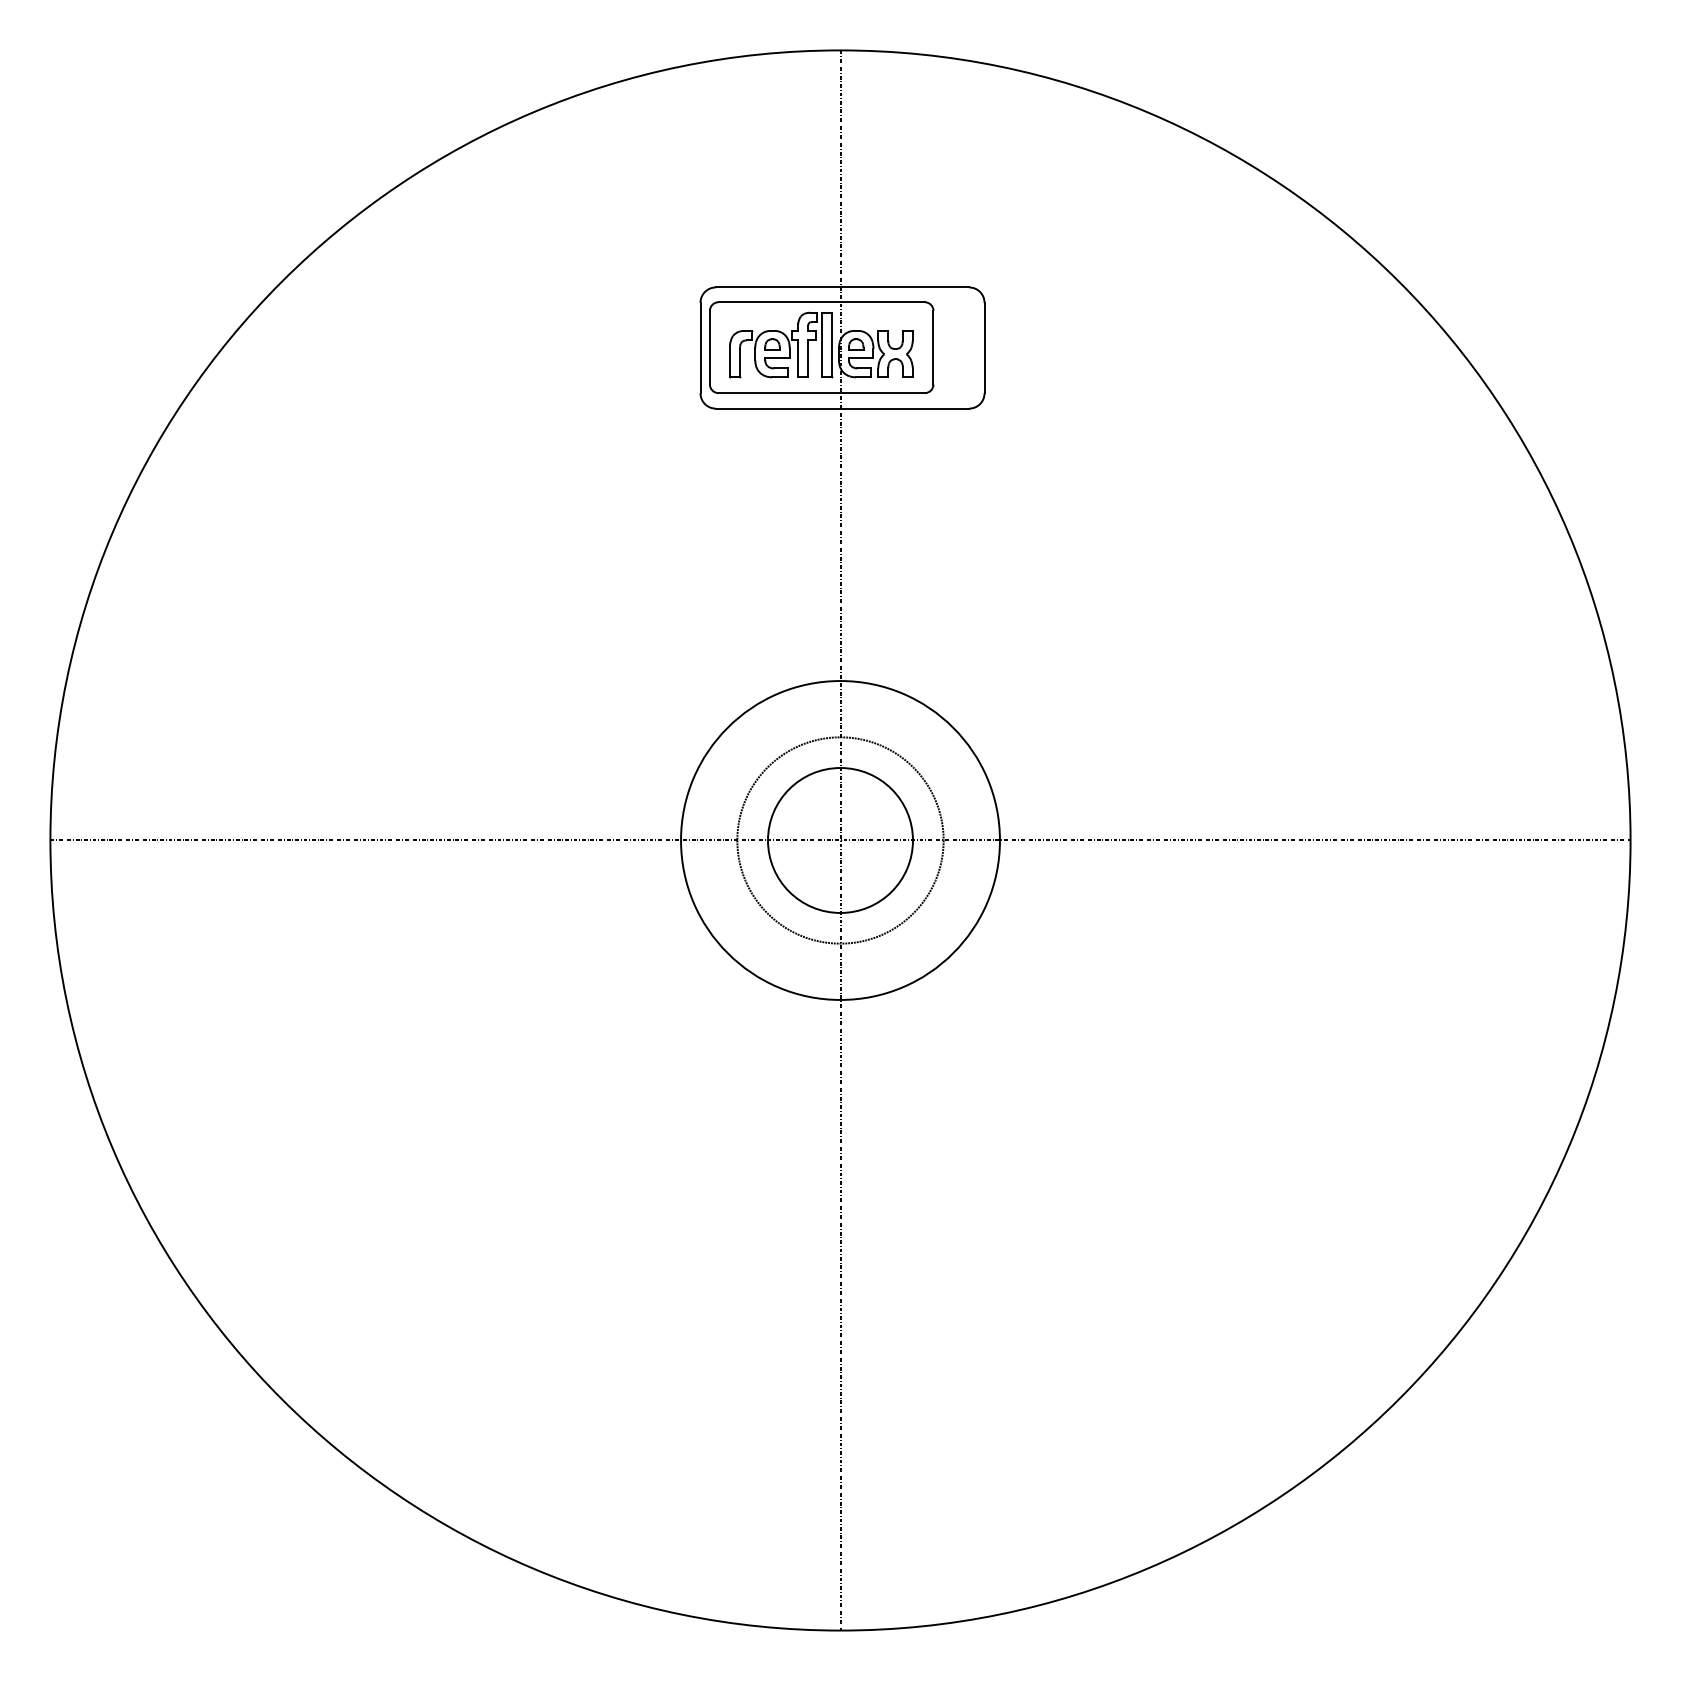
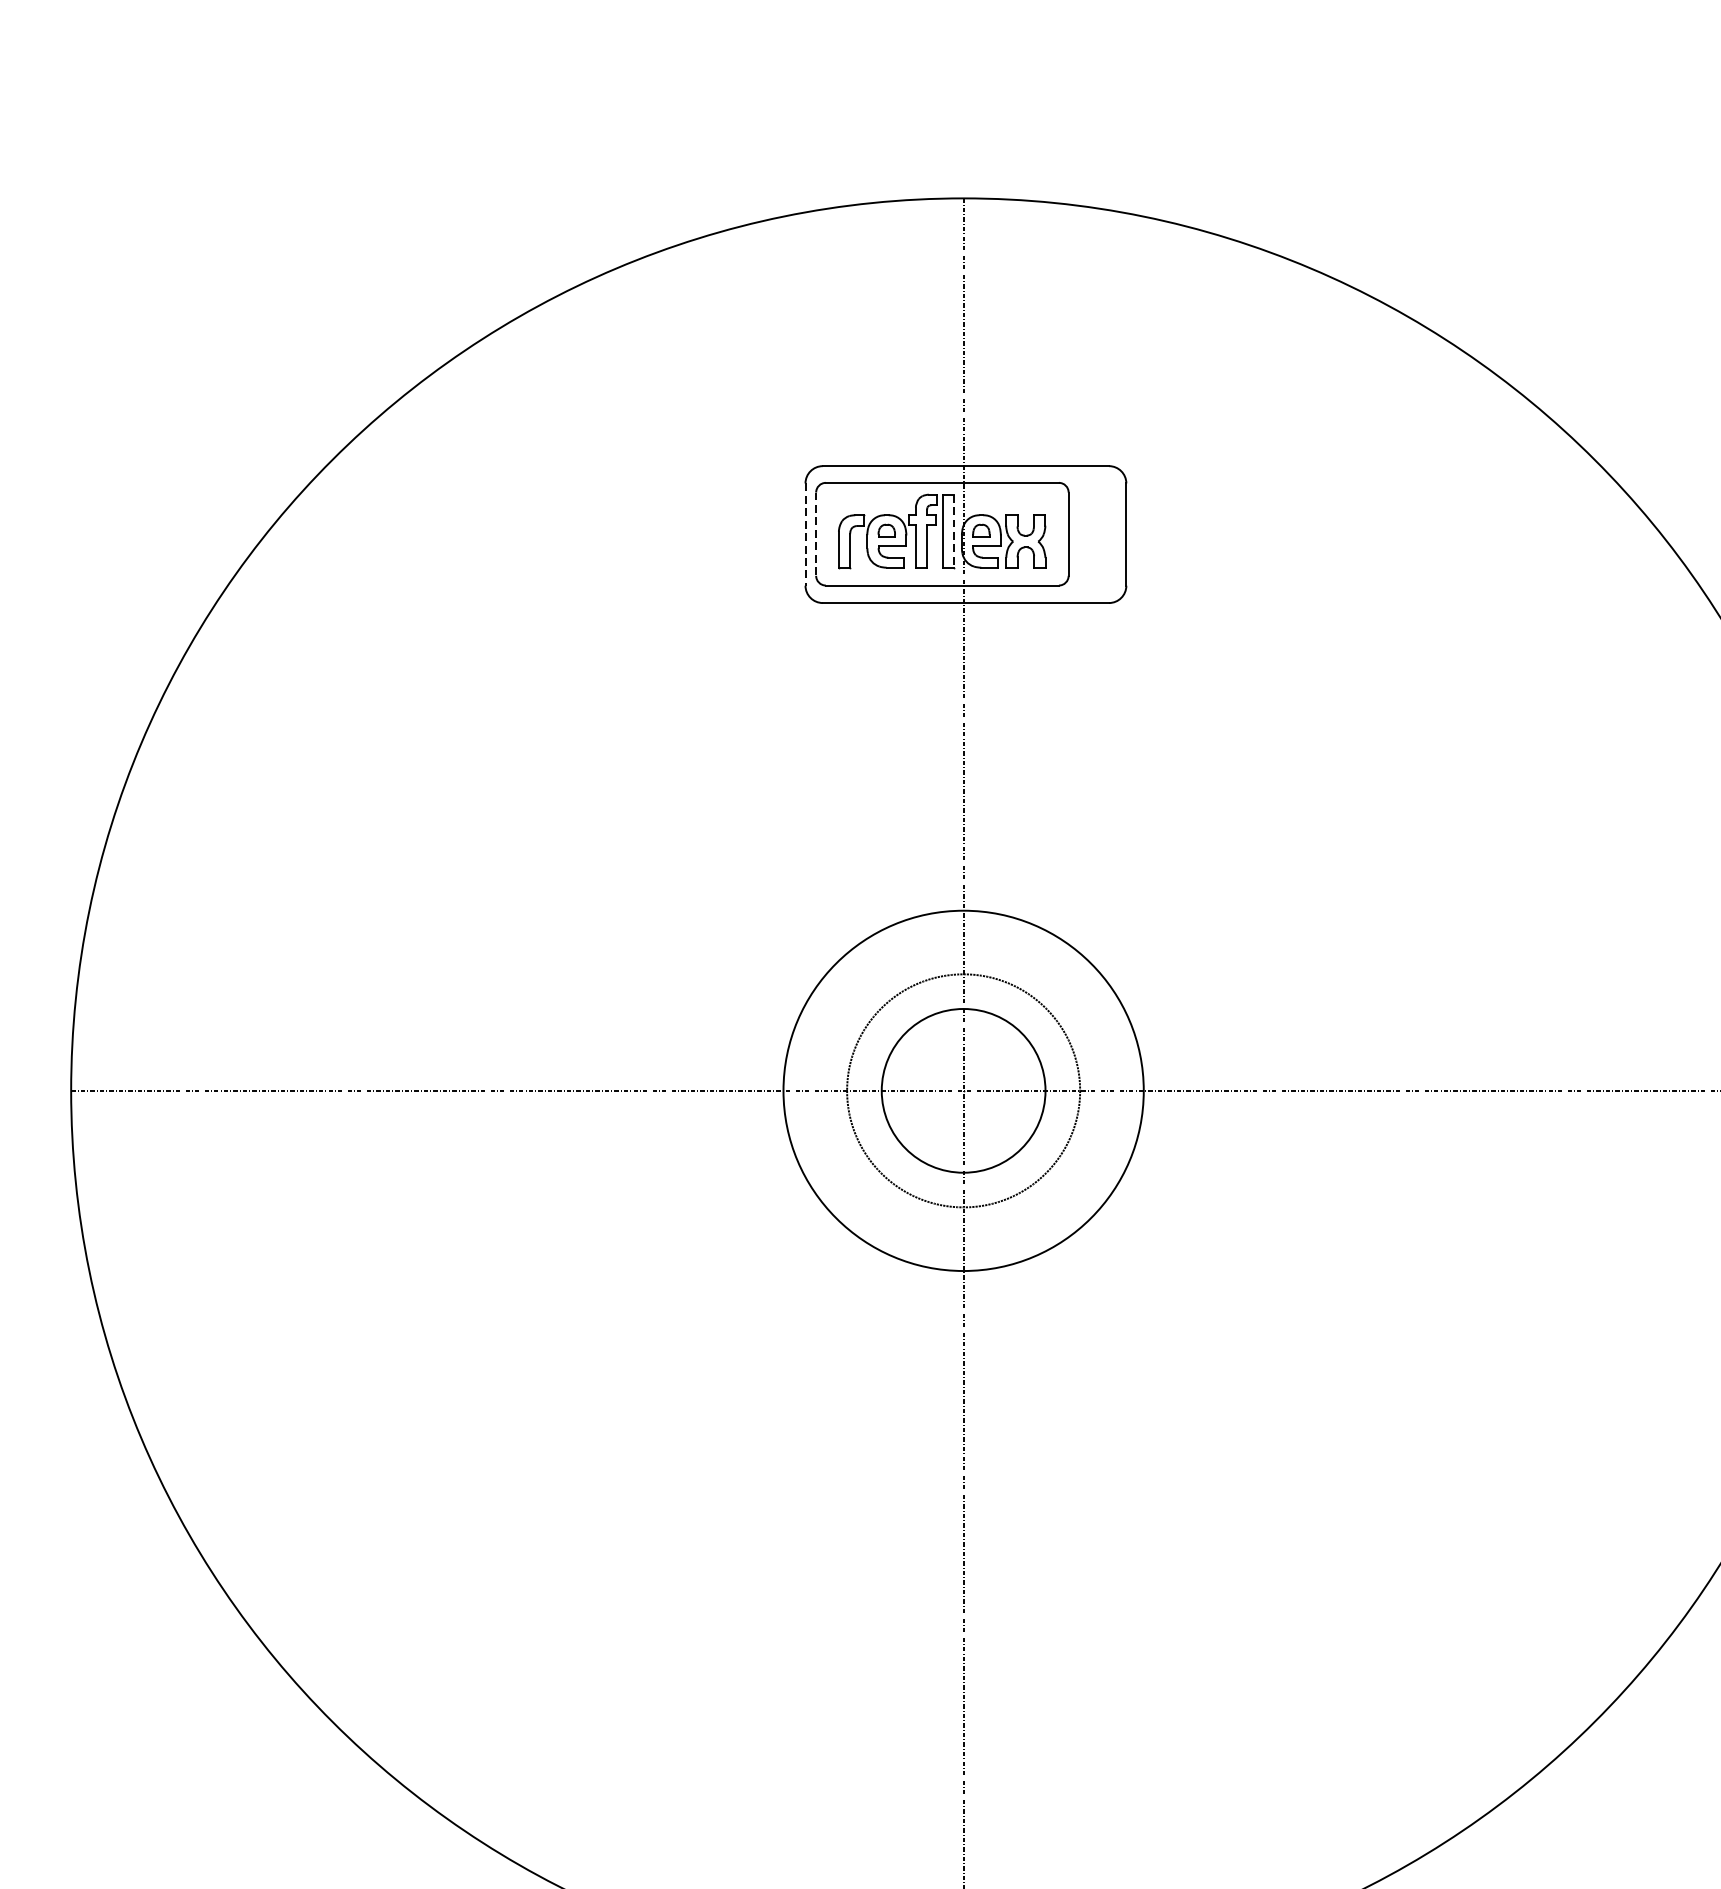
line: (832, 345) -> (954, 531), solid -> dashed
line: (709, 347) -> (815, 533), solid -> dashed
line: (700, 348) -> (805, 535), solid -> dashed

